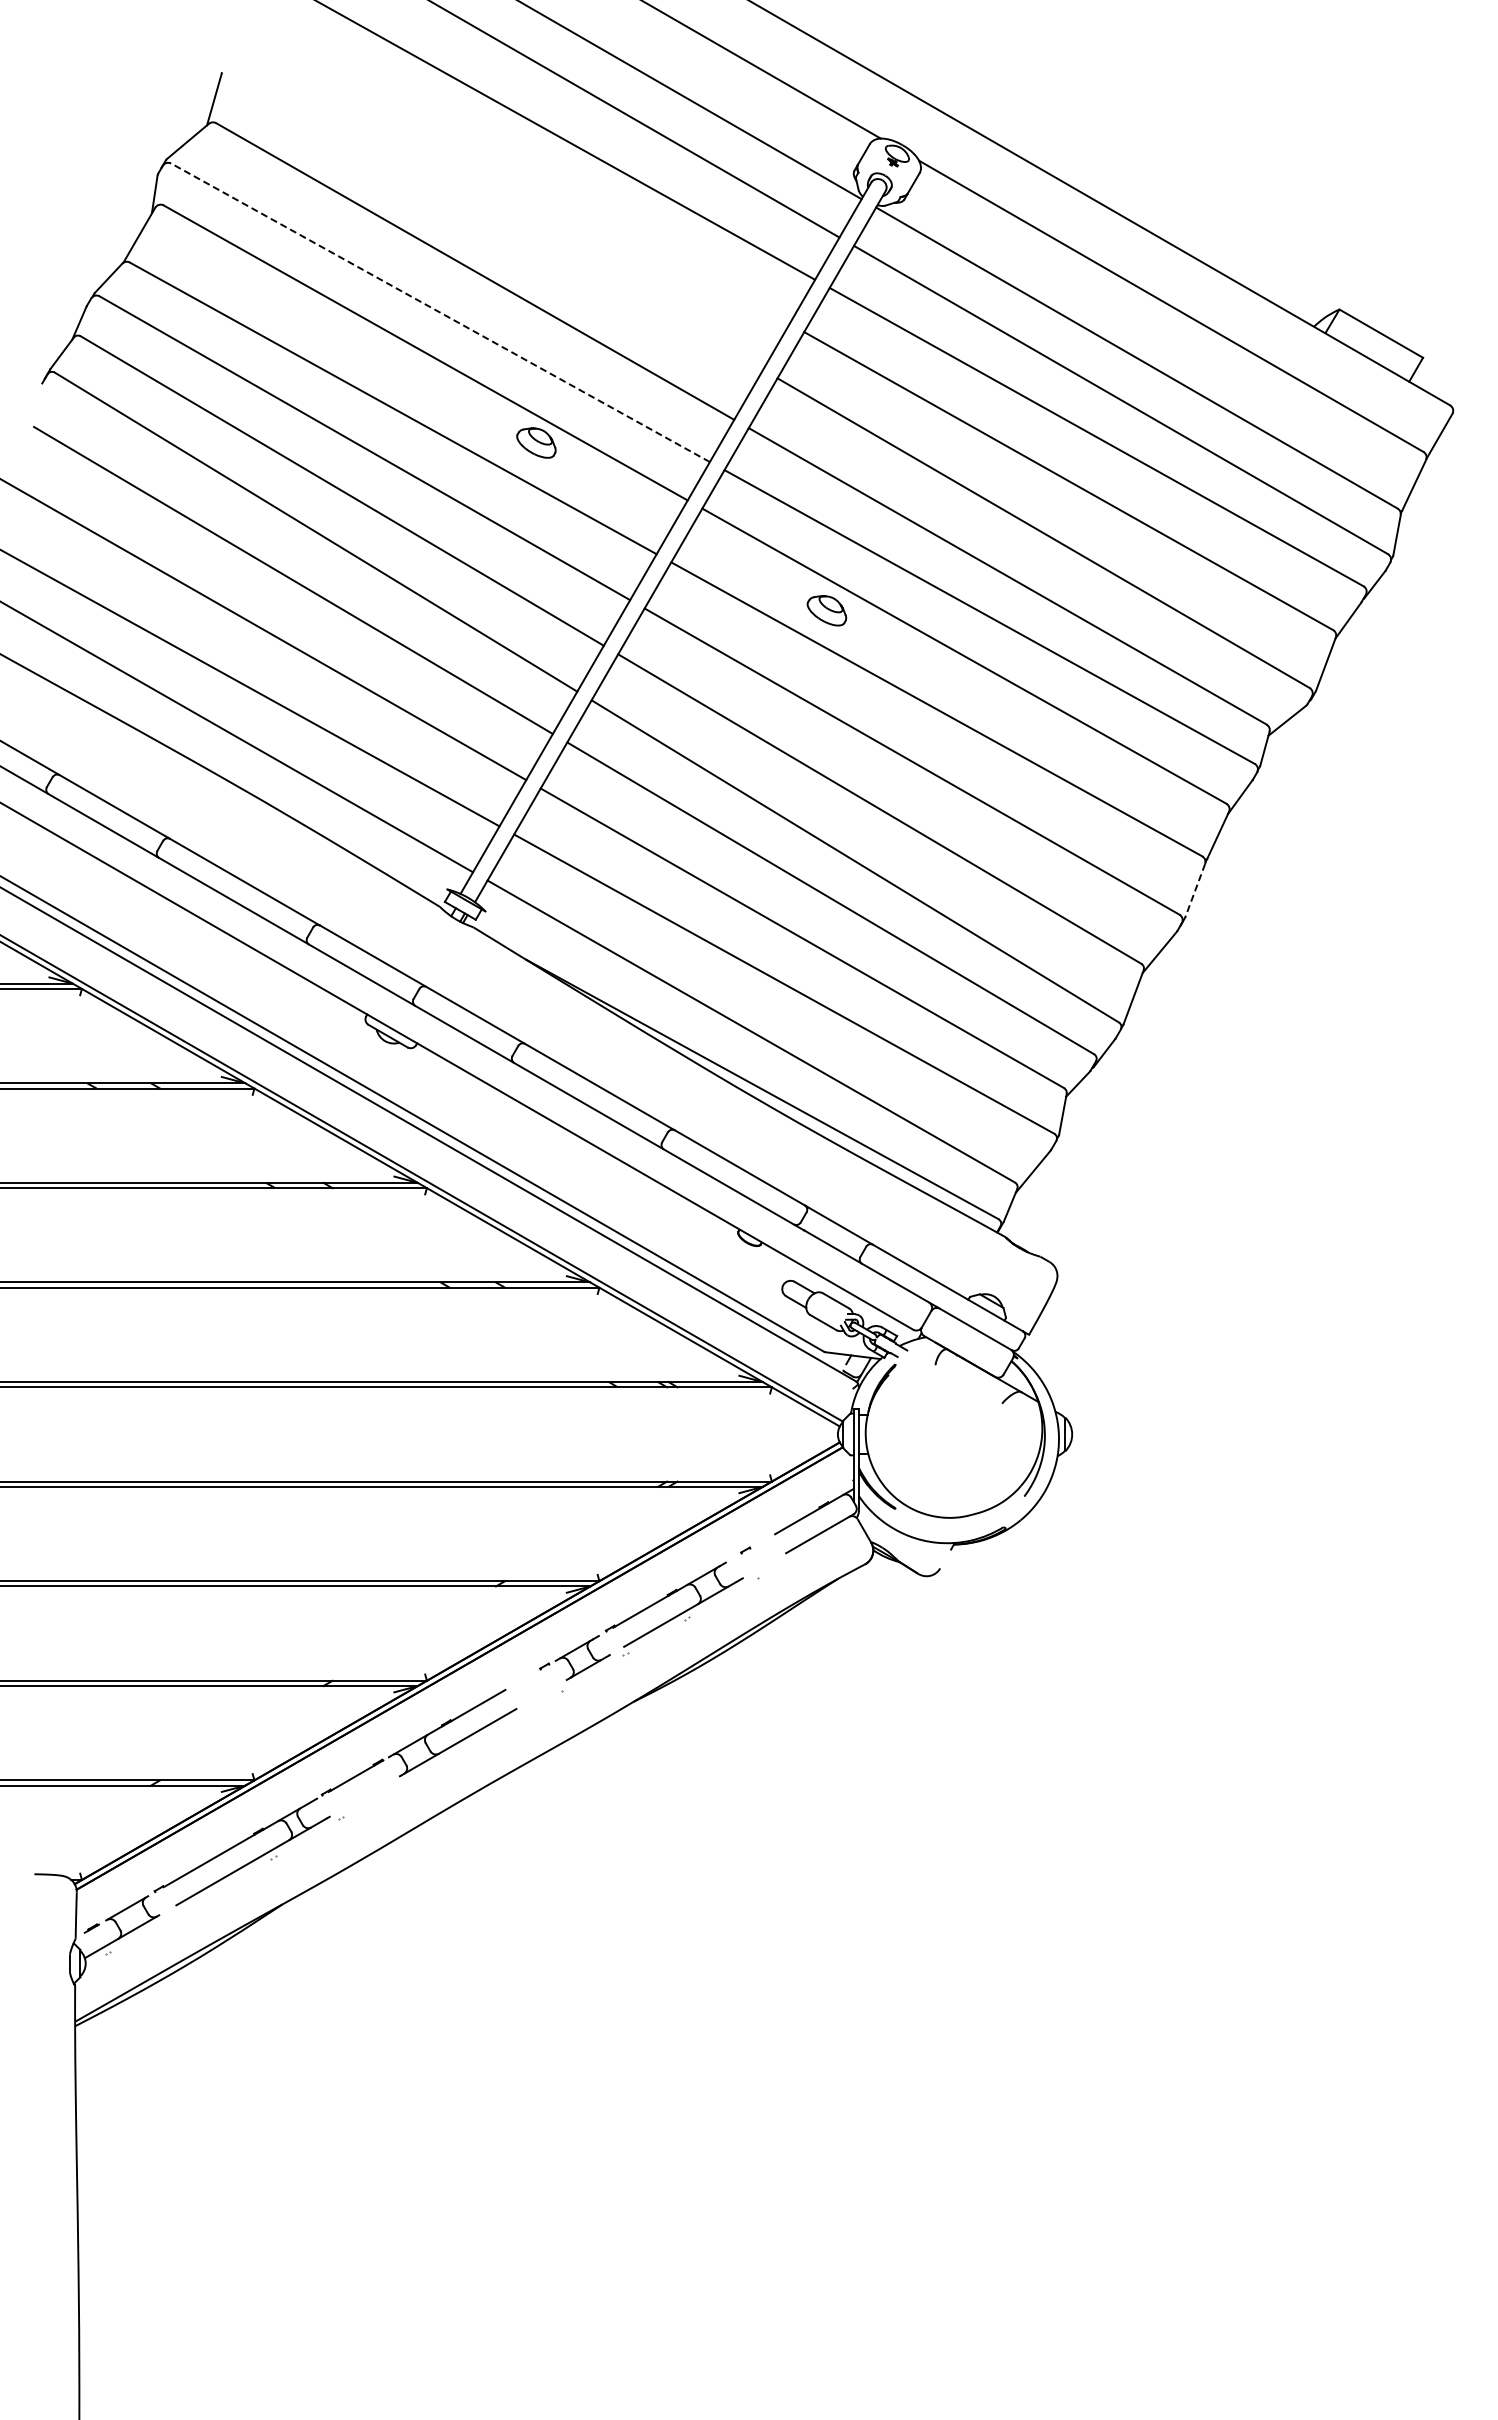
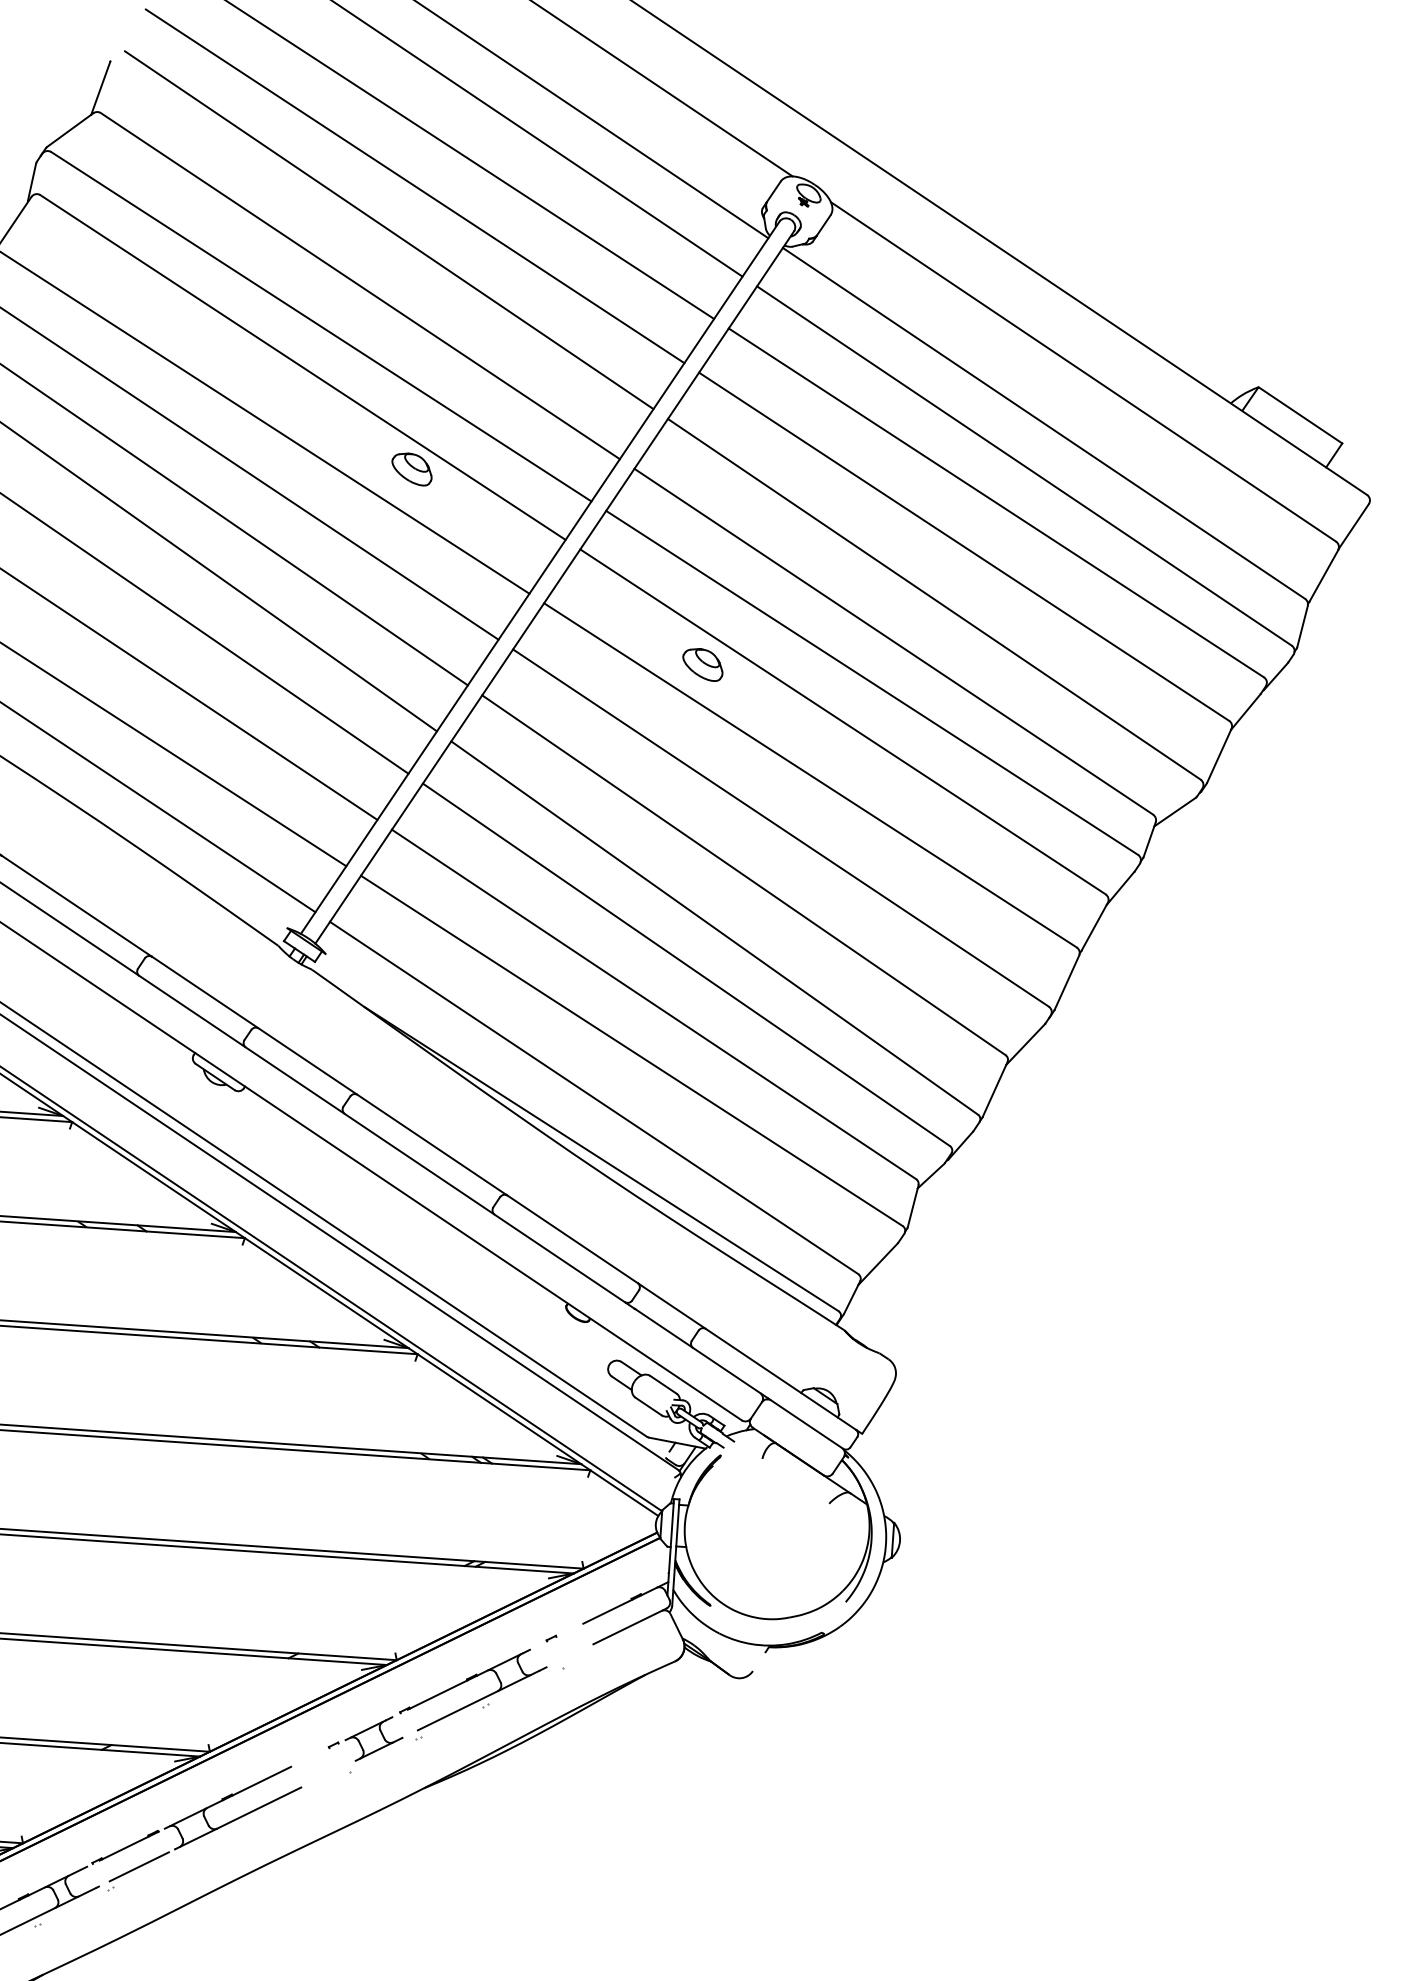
line: (520, 172) -> (414, 186), added
line: (499, 215) -> (389, 229), added
line: (440, 312) -> (321, 326), dashed -> solid
line: (1195, 891) -> (1067, 983), dashed -> solid
line: (366, 1795) -> (138, 1867), added

